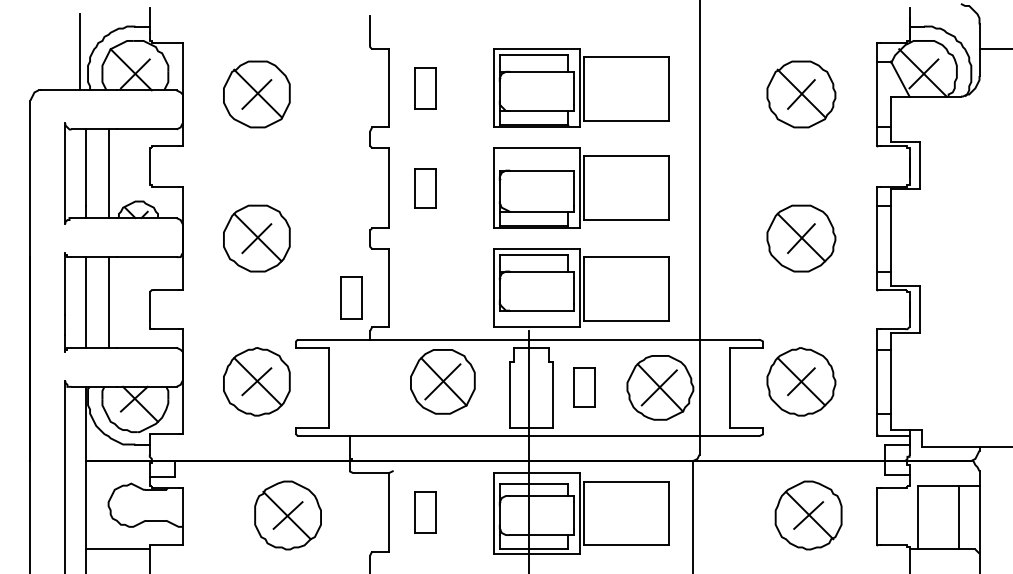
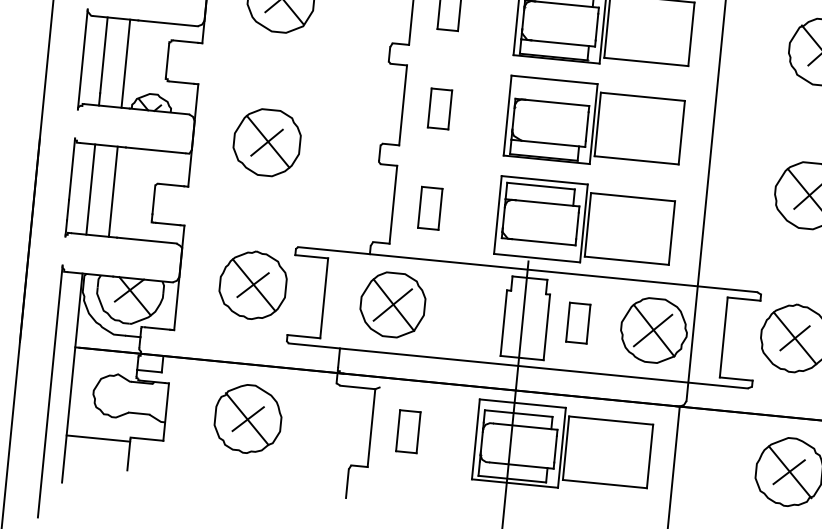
part: (351, 297) -> (430, 207), moved
part: (442, 381) -> (392, 304), moved
part: (287, 515) -> (247, 419), moved

